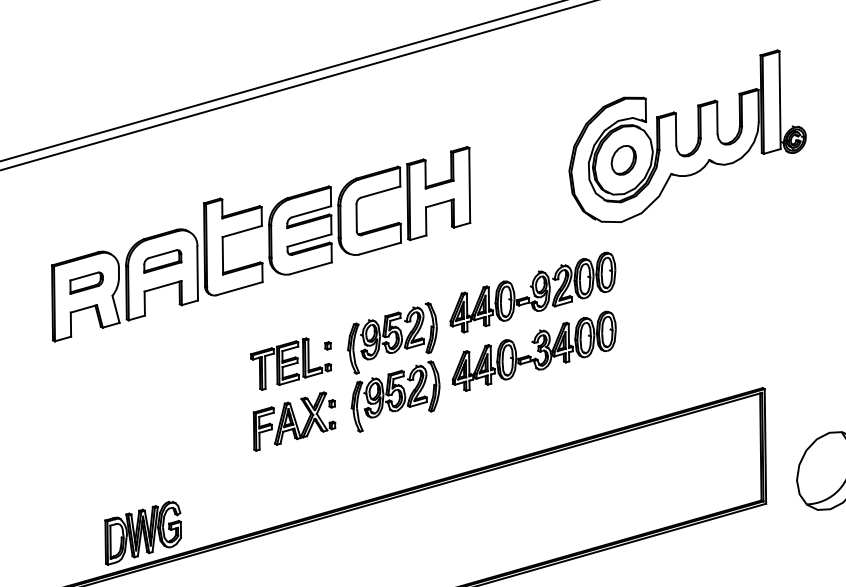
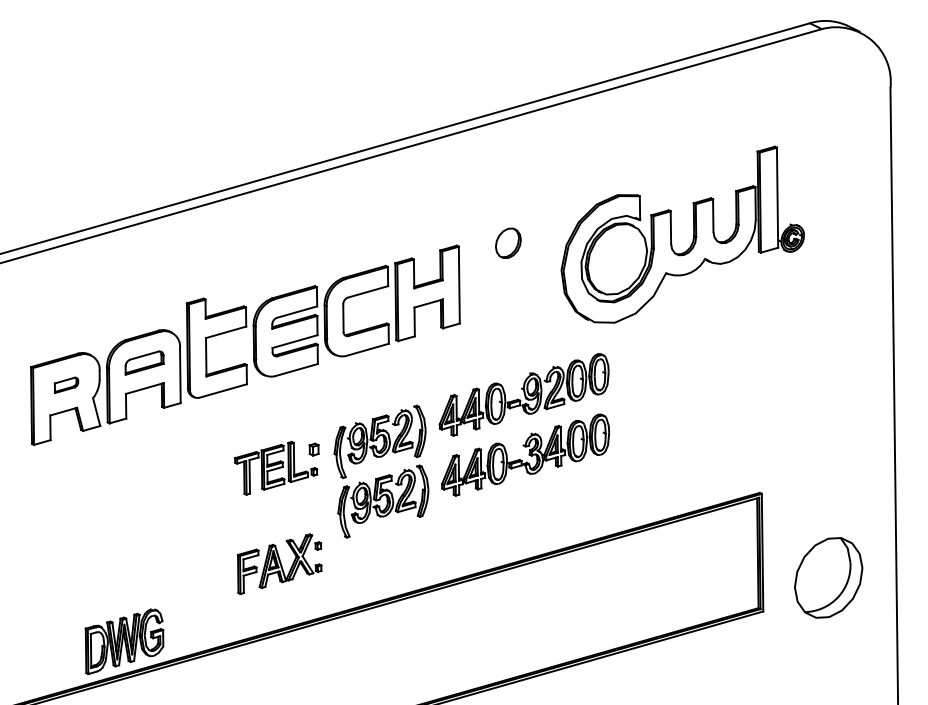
part: (623, 159) -> (508, 242), moved
part: (86, 283) -> (66, 385), size x0.7
part: (327, 345) -> (313, 449), size x1.6
part: (294, 421) -> (279, 564), moved

